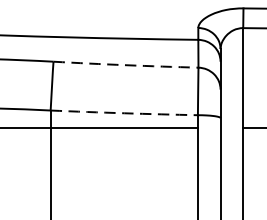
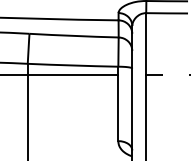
arc: (126, 64) -> (74, 35), dashed -> solid
arc: (125, 113) -> (73, 65), dashed -> solid

